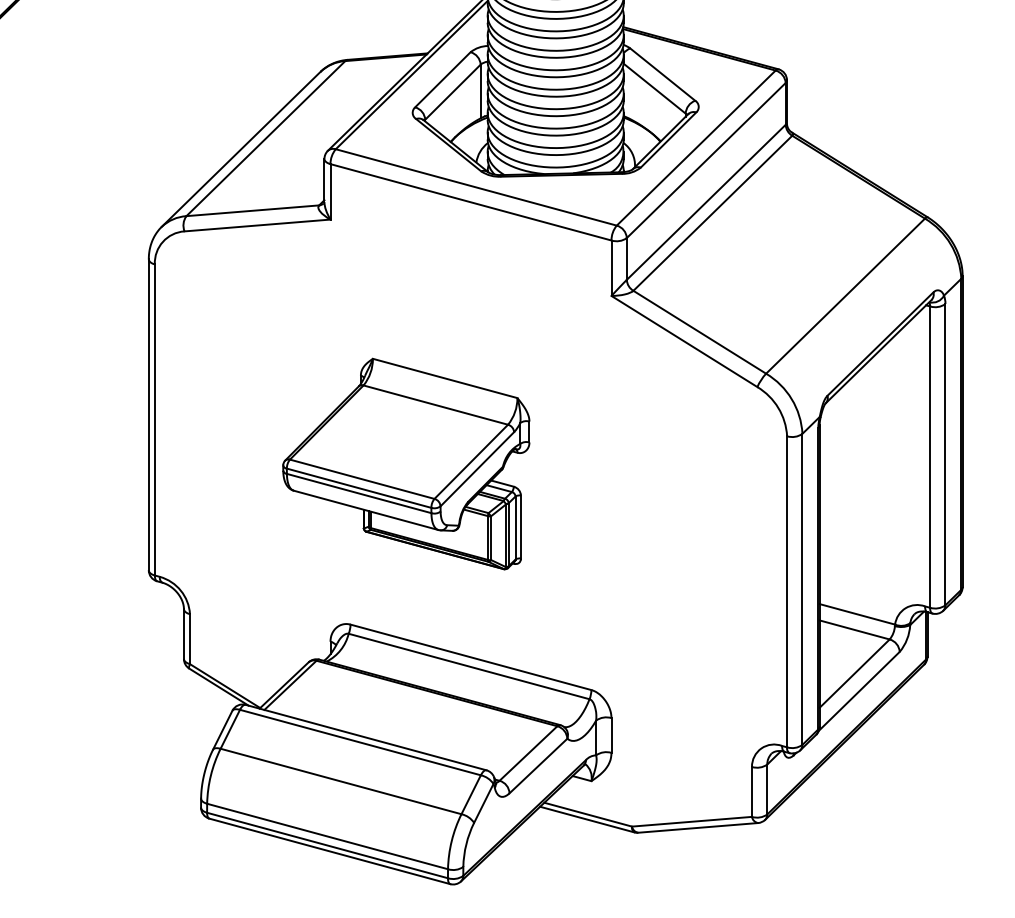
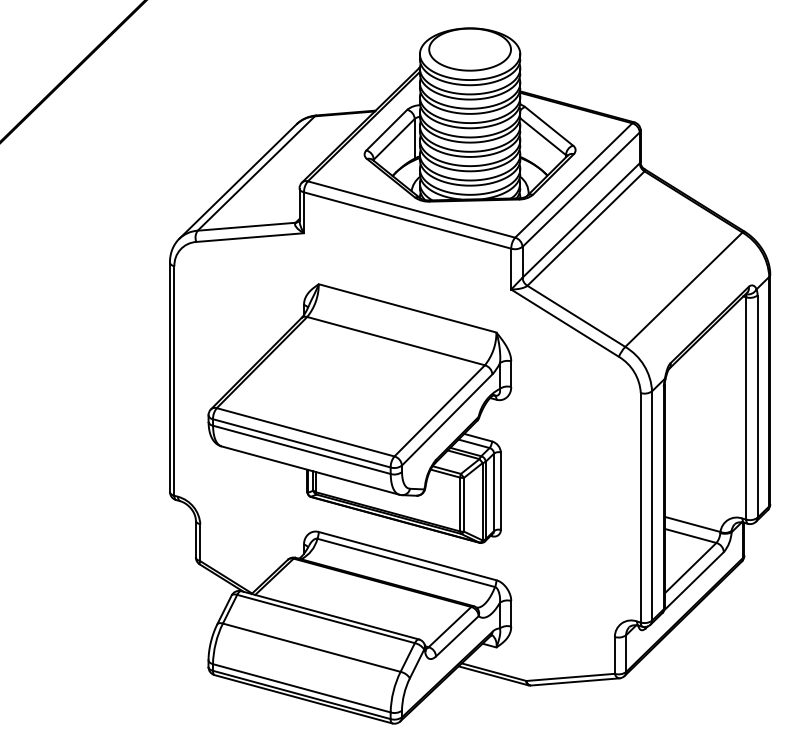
part: (405, 463) -> (359, 413), size x1.67

